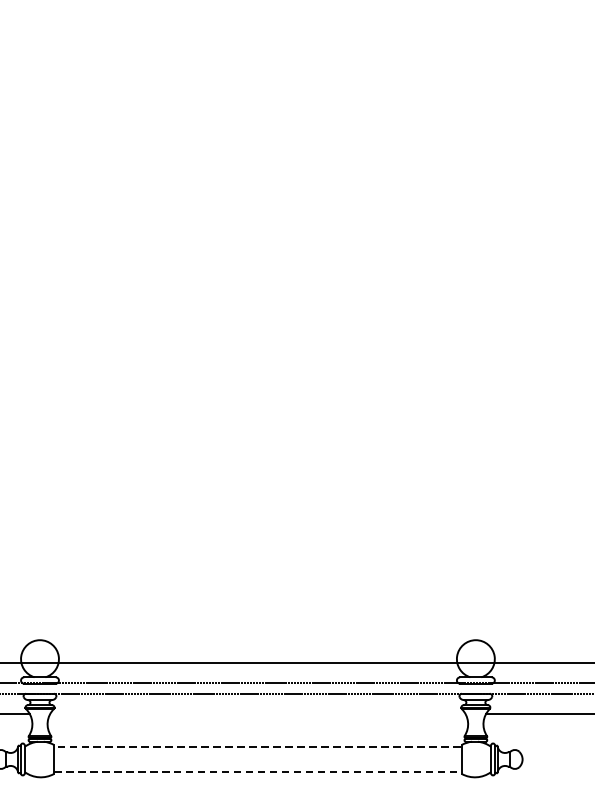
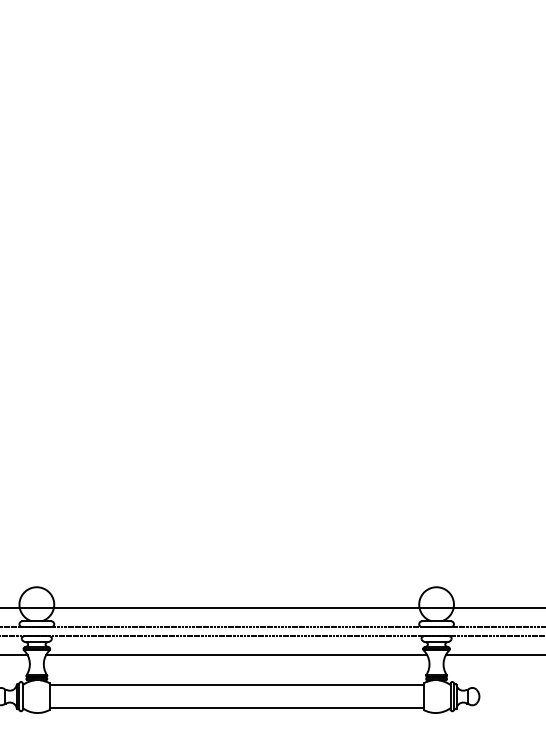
line: (257, 714) -> (236, 655), added
line: (257, 747) -> (236, 685), dashed -> solid
line: (257, 772) -> (236, 708), dashed -> solid

